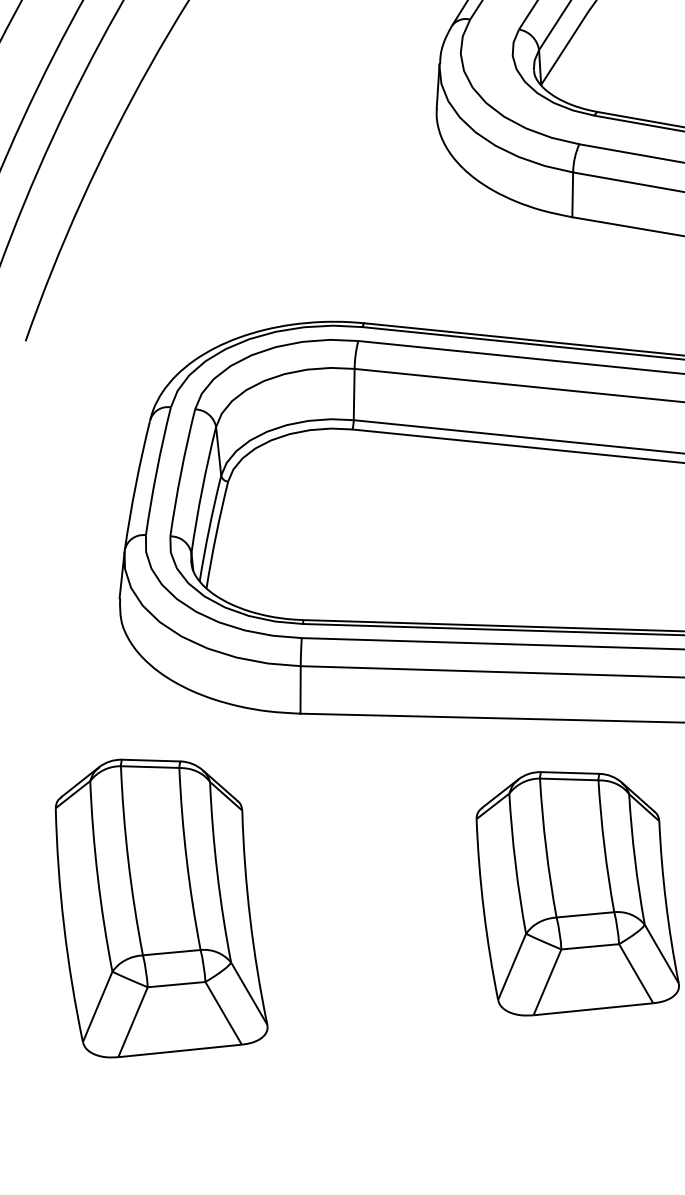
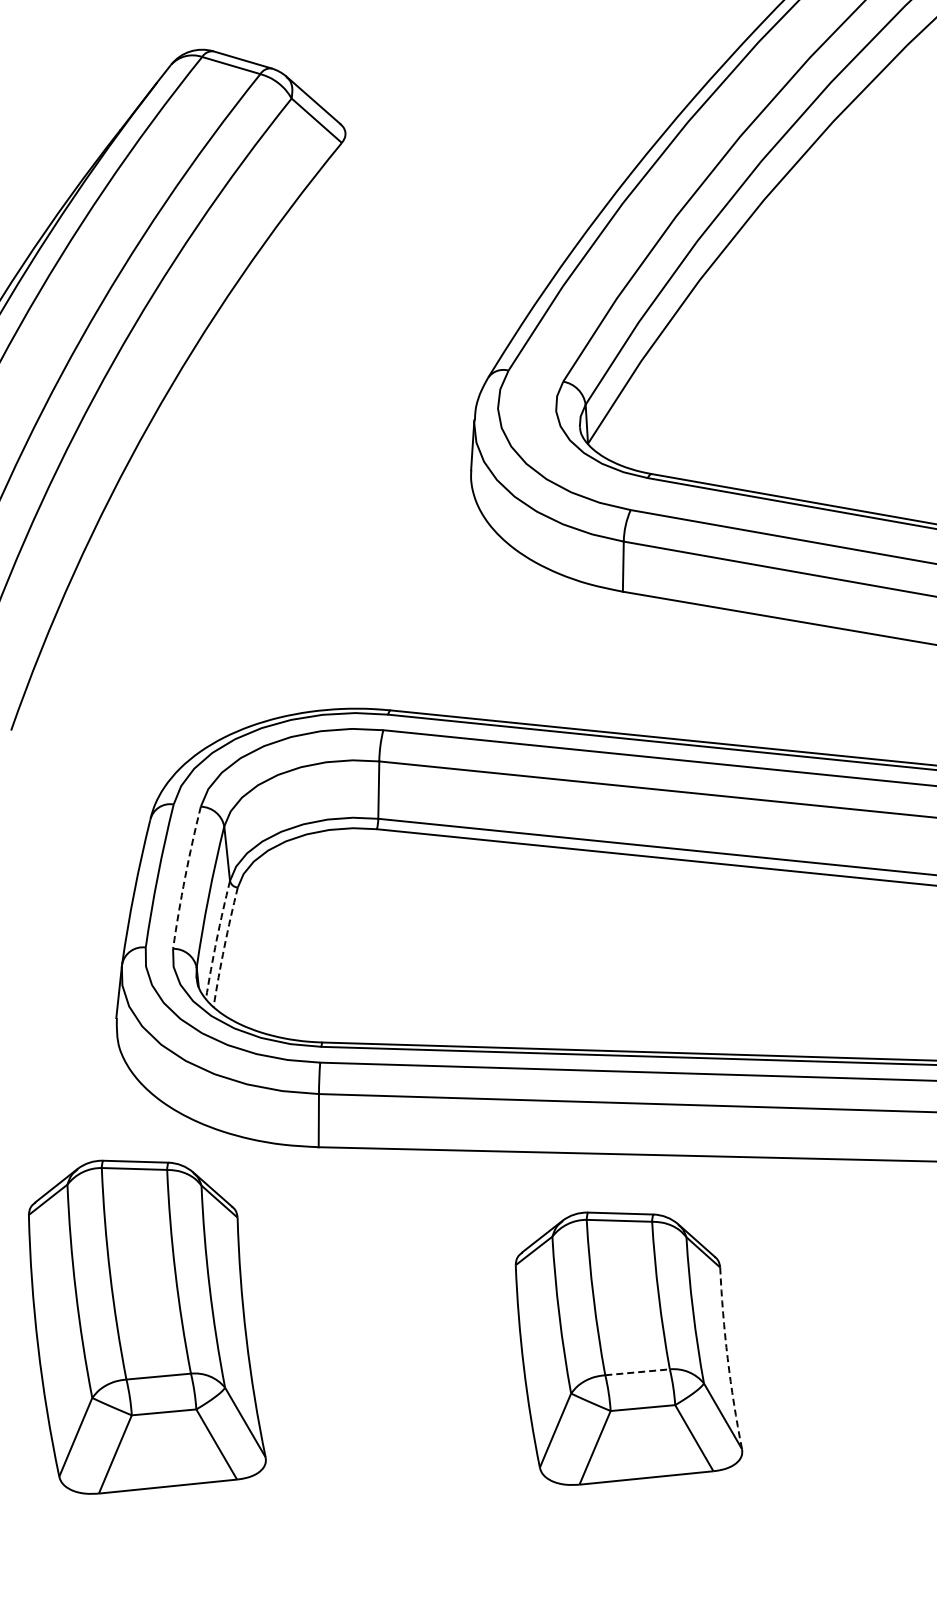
arc: (181, 472) -> (185, 877), solid -> dashed
arc: (209, 528) -> (216, 940), solid -> dashed
arc: (216, 535) -> (224, 947), solid -> dashed
arc: (665, 902) -> (727, 1358), solid -> dashed
part: (161, 907) -> (147, 1326), moved
line: (586, 915) -> (638, 1372), solid -> dashed

